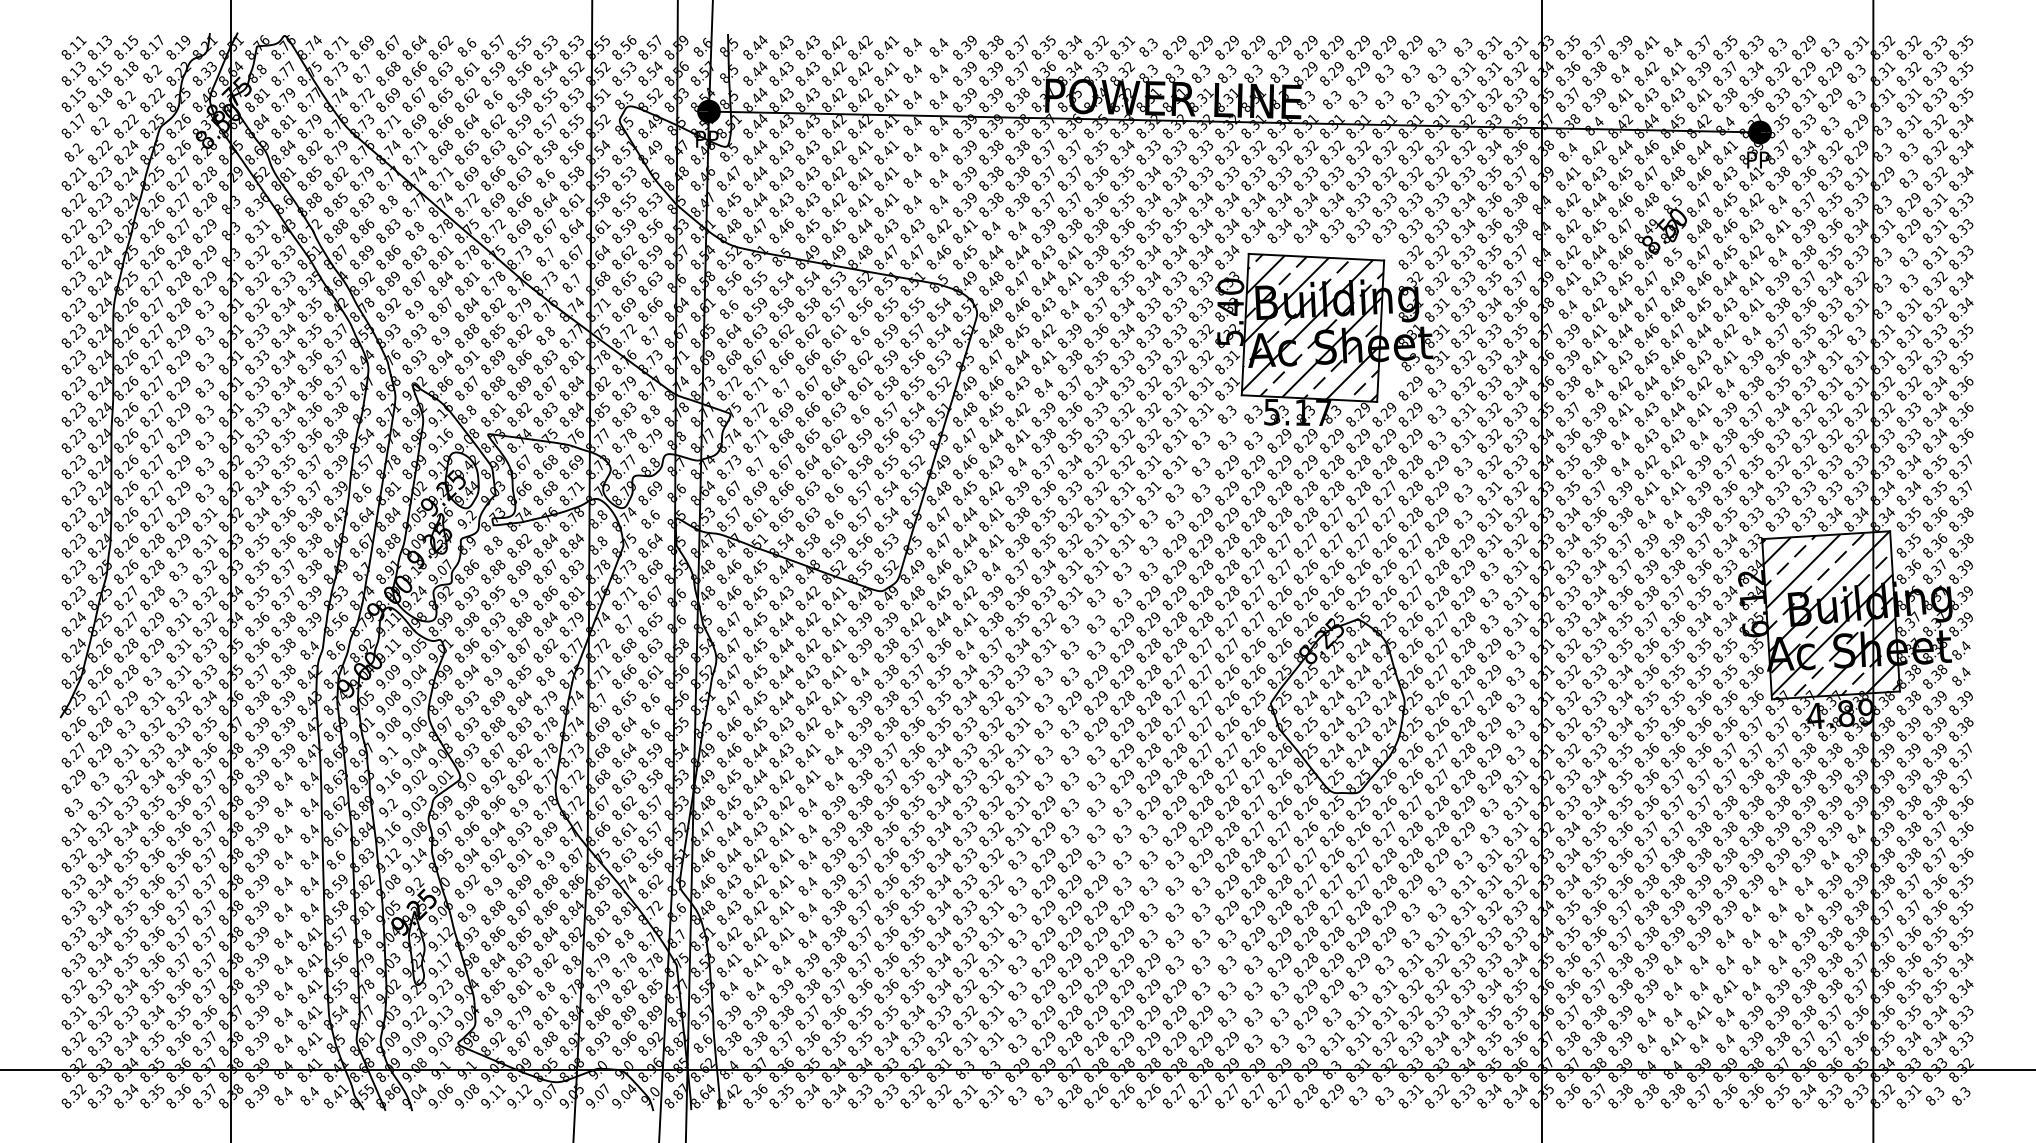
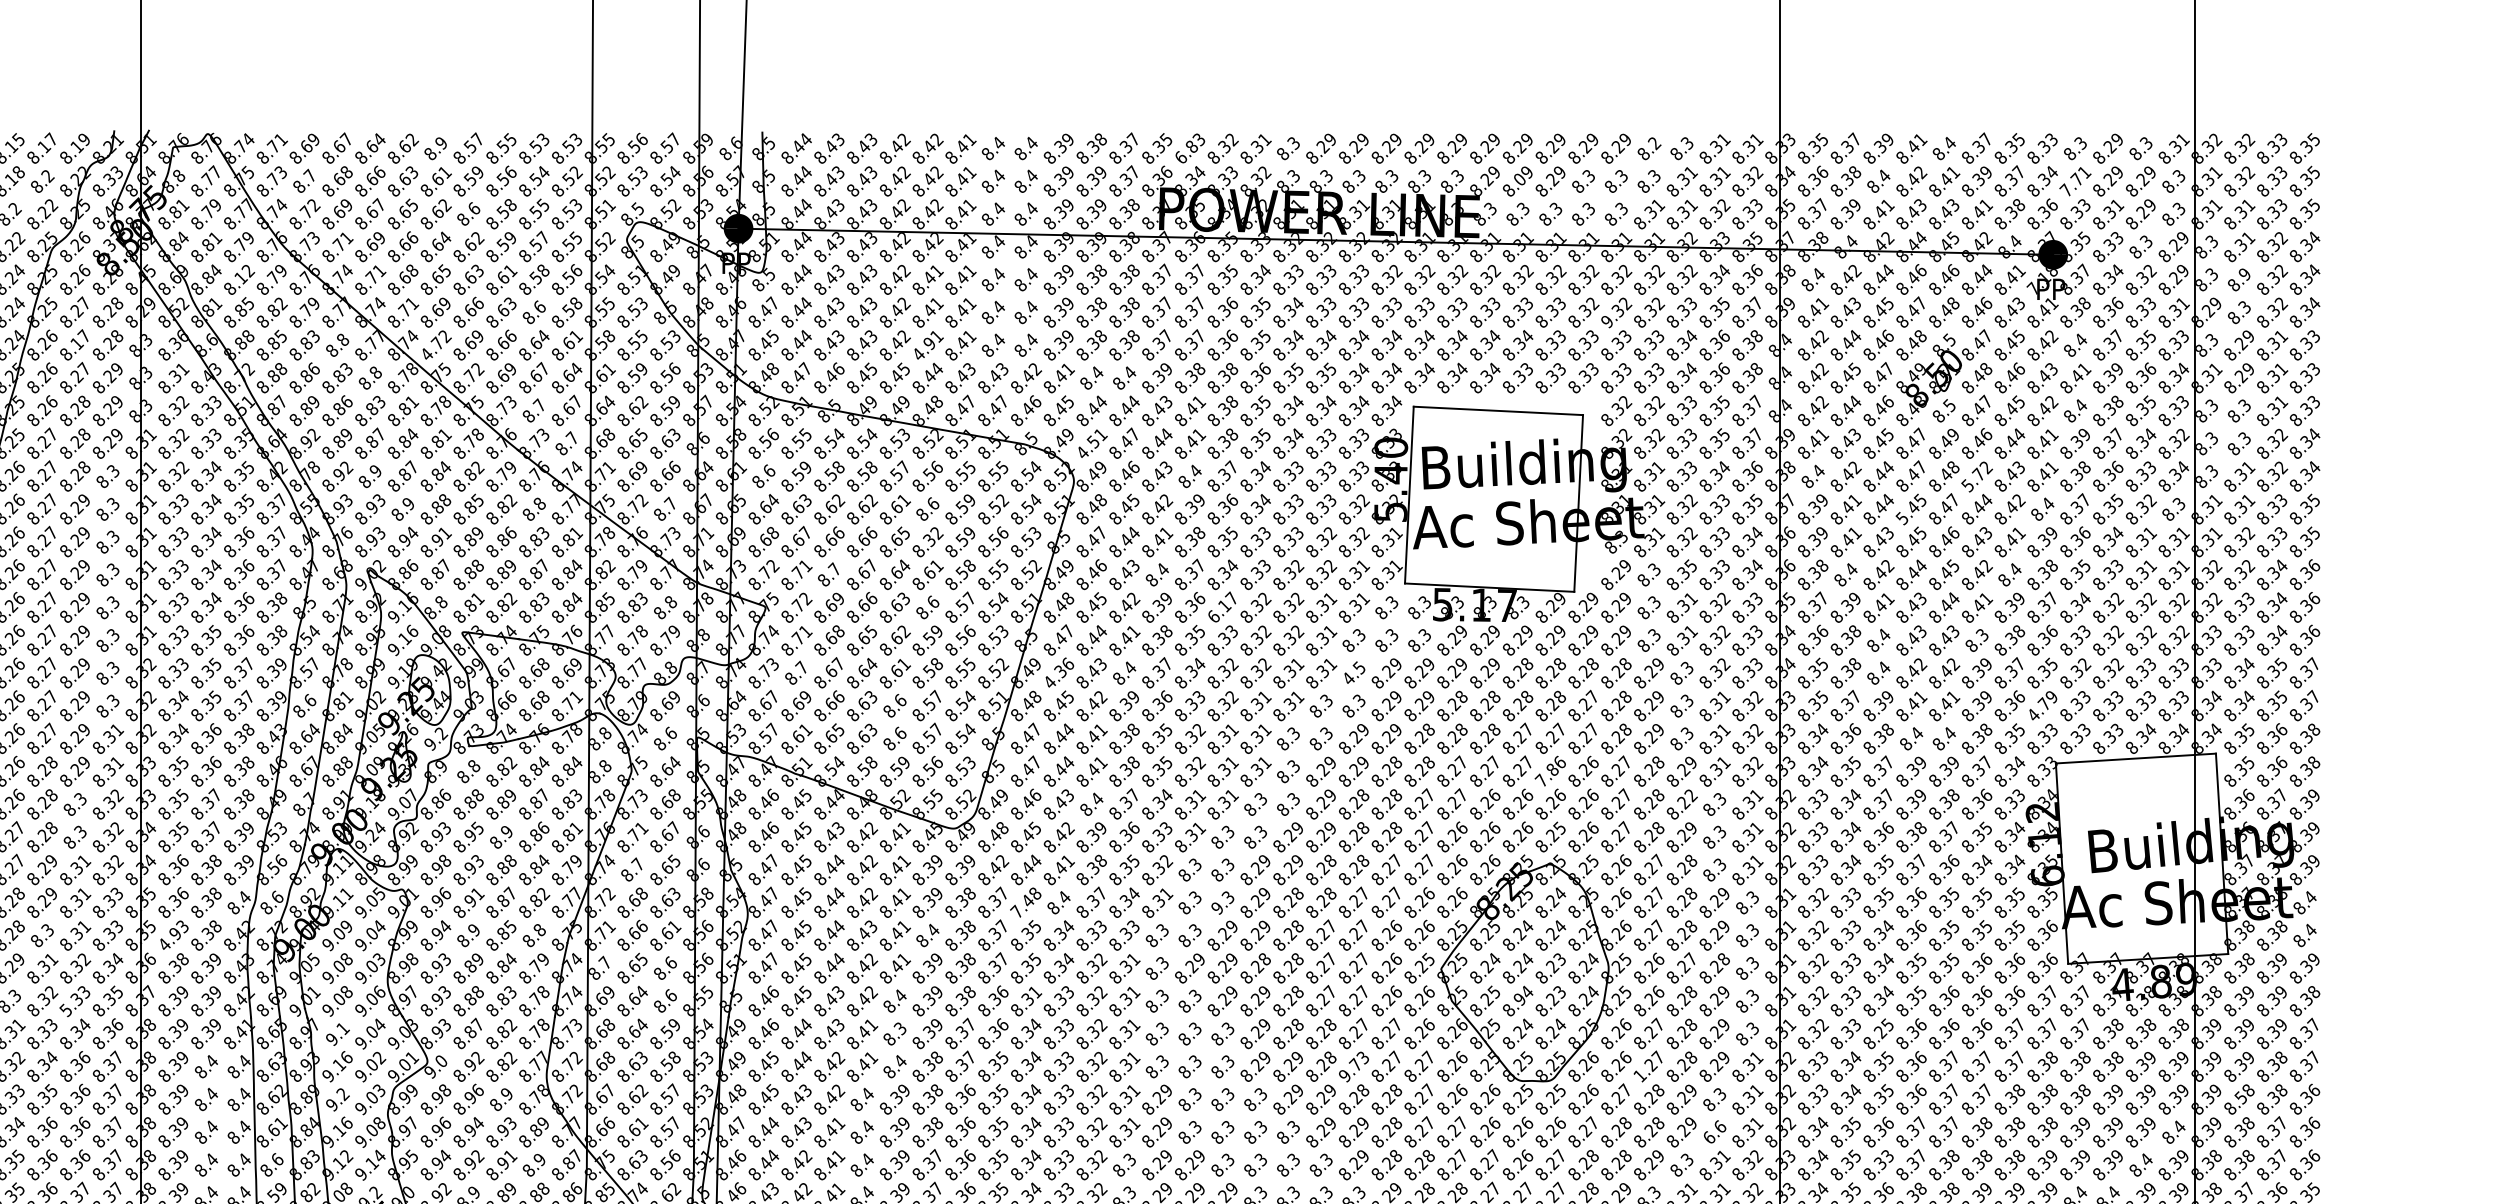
text: (471, 42) -> (441, 142), 8.6 -> 8.9
text: (1441, 43) -> (1654, 143), 8.3 -> 8.2
text: (1070, 47) -> (1190, 148), 8.34 -> 6.83
text: (1333, 72) -> (1519, 179), 8.29 -> 8.09
text: (1777, 73) -> (2075, 181), 8.32 -> 7.71
text: (1912, 148) -> (2243, 274), 8.3 -> 8.9
text: (311, 151) -> (241, 278), 8.82 -> 8.12
text: (1750, 154) -> (2041, 282), 8.39 -> 7.18
text: (1403, 186) -> (1607, 322), 8.32 -> 9.32
text: (179, 203) -> (76, 343), 8.27 -> 8.17
text: (857, 207) -> (924, 348), 8.41 -> 4.91
text: (459, 211) -> (426, 353), 8.72 -> 4.72
text: (991, 283) -> (1091, 443), 8.48 -> 4.51
text: (1863, 302) -> (2182, 467), 8.31 -> 8.34
text: (1698, 309) -> (1976, 476), 8.45 -> 5.72
hatch: (1312, 327) -> (1493, 498), removed
text: (919, 328) -> (1001, 500), 8.57 -> 8.52
text: (1646, 335) -> (1911, 508), 8.46 -> 5.45
text: (861, 360) -> (929, 540), 8.62 -> 8.32
text: (1470, 380) -> (1691, 565), 8.32 -> 8.35
text: (1096, 413) -> (1223, 606), 8.33 -> 6.17
text: (1703, 436) -> (1982, 635), 8.4 -> 8.3
text: (1200, 466) -> (1353, 672), 8.3 -> 4.5
text: (962, 469) -> (1055, 676), 8.46 -> 4.36
text: (1751, 493) -> (2042, 706), 8.34 -> 4.79
text: (1357, 544) -> (1549, 770), 8.27 -> 7.86
text: (1470, 565) -> (1691, 796), 8.29 -> 8.22
hatch: (1830, 613) -> (2141, 856), removed
text: (937, 650) -> (1024, 902), 8.36 -> 7.48
text: (1091, 655) -> (1217, 909), 8.3 -> 9.3
text: (257, 676) -> (173, 935), 8.37 -> 4.93
text: (945, 721) -> (1034, 991), 8.35 -> 8.31
text: (1333, 728) -> (1519, 1000), 8.24 -> 8.94
text: (171, 736) -> (66, 1010), 8.33 -> 5.33
text: (838, 751) -> (900, 1029), 8.4 -> 8.3
text: (1622, 754) -> (1881, 1032), 8.35 -> 8.25
text: (1201, 781) -> (1354, 1066), 8.28 -> 9.73
text: (1429, 789) -> (1639, 1076), 8.27 -> 1.27
text: (1910, 804) -> (2241, 1095), 8.38 -> 8.58
text: (1489, 833) -> (1714, 1131), 8.3 -> 6.6
text: (1627, 852) -> (1887, 1155), 8.36 -> 8.33

